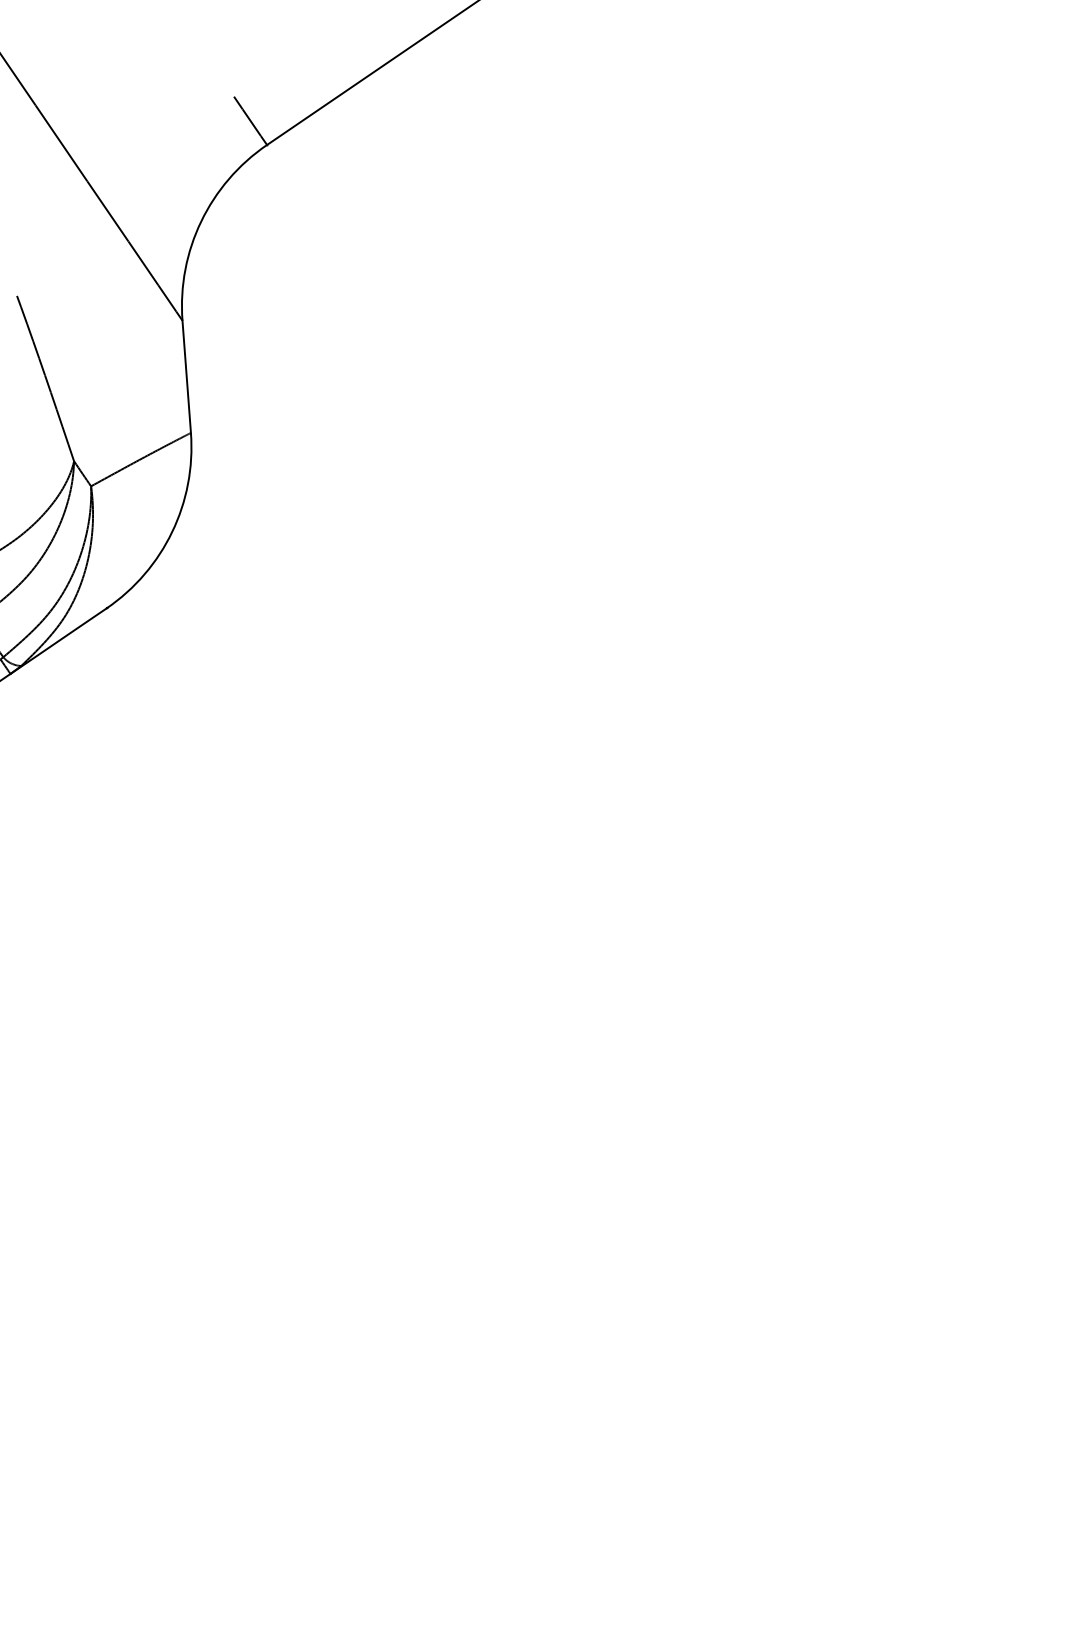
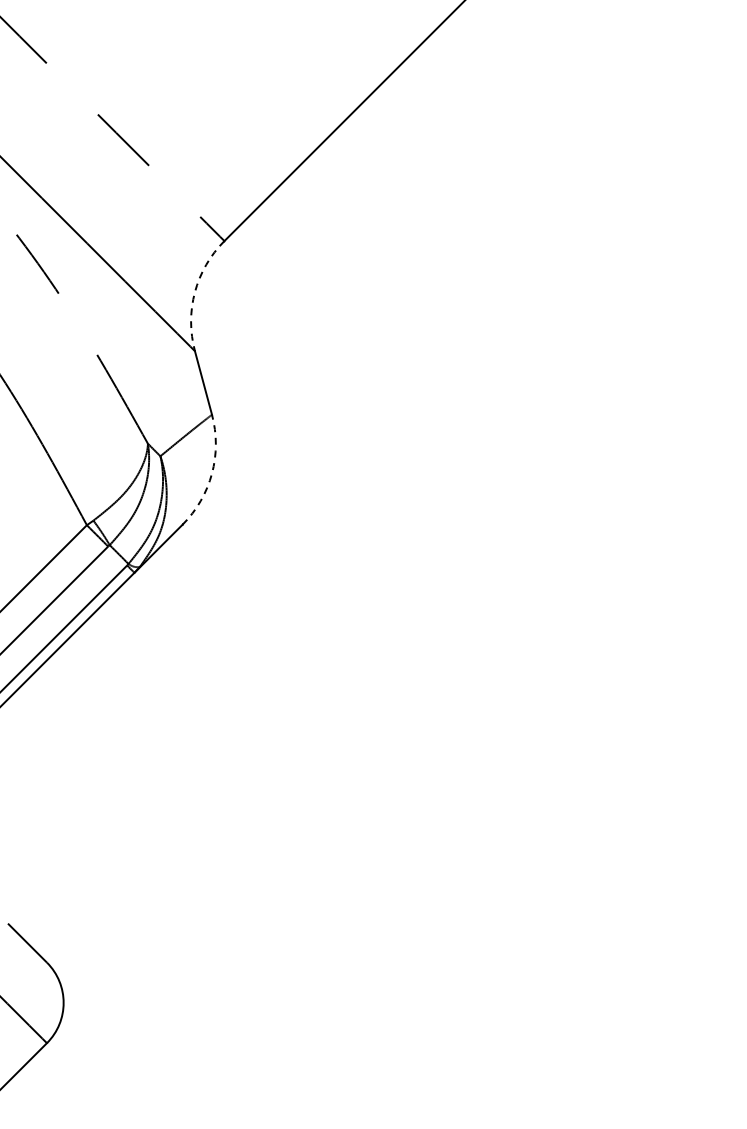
arc: (200, 221) -> (194, 292), solid -> dashed
arc: (173, 531) -> (212, 473), solid -> dashed

